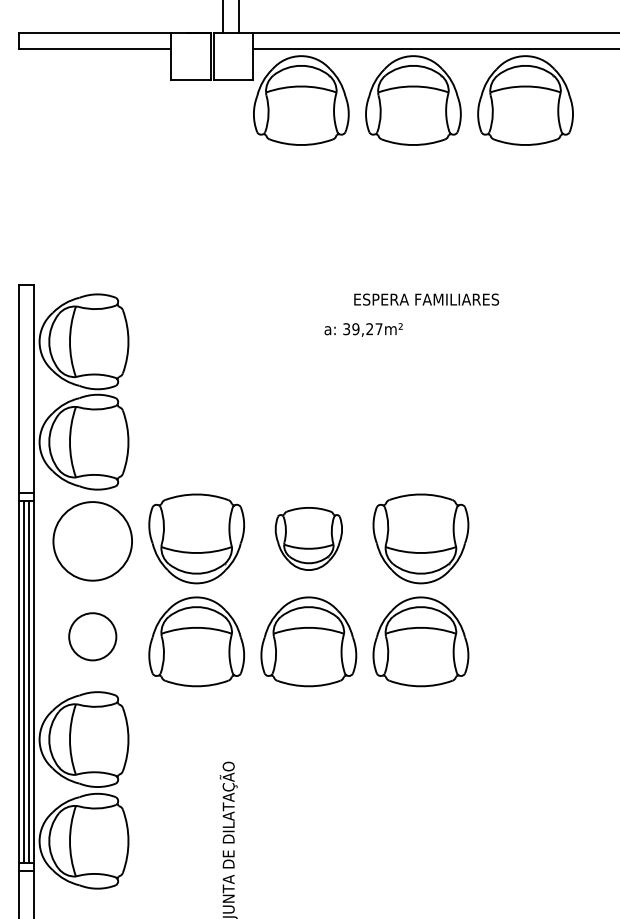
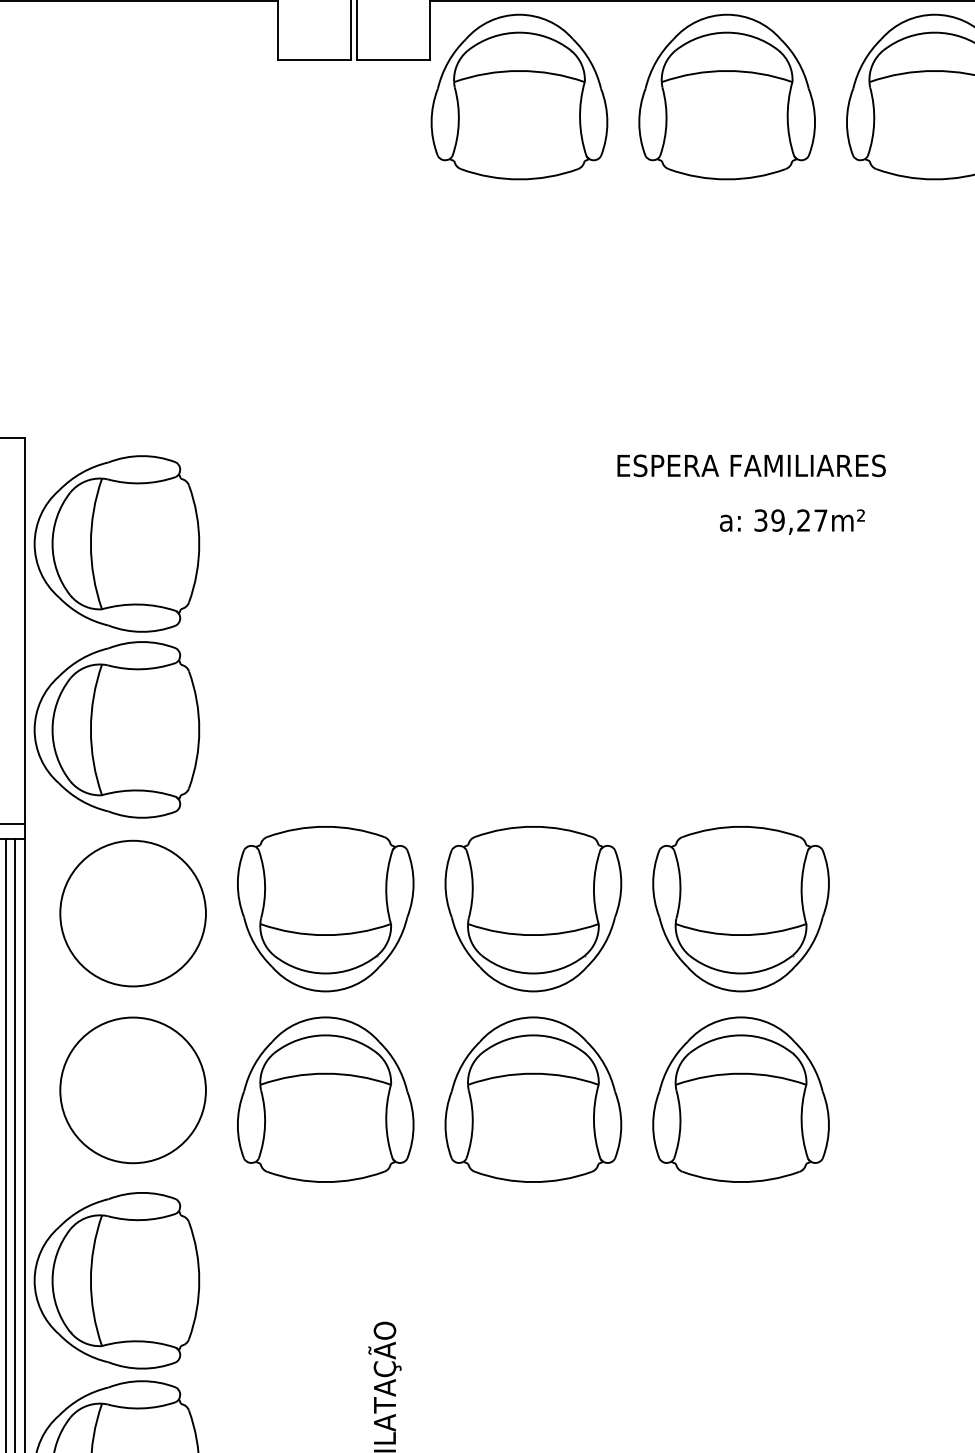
text: (363, 329) -> (792, 521), moved
part: (308, 538) -> (532, 908), size x1.43
circle: (92, 636) -> (132, 1089), size x1.67

